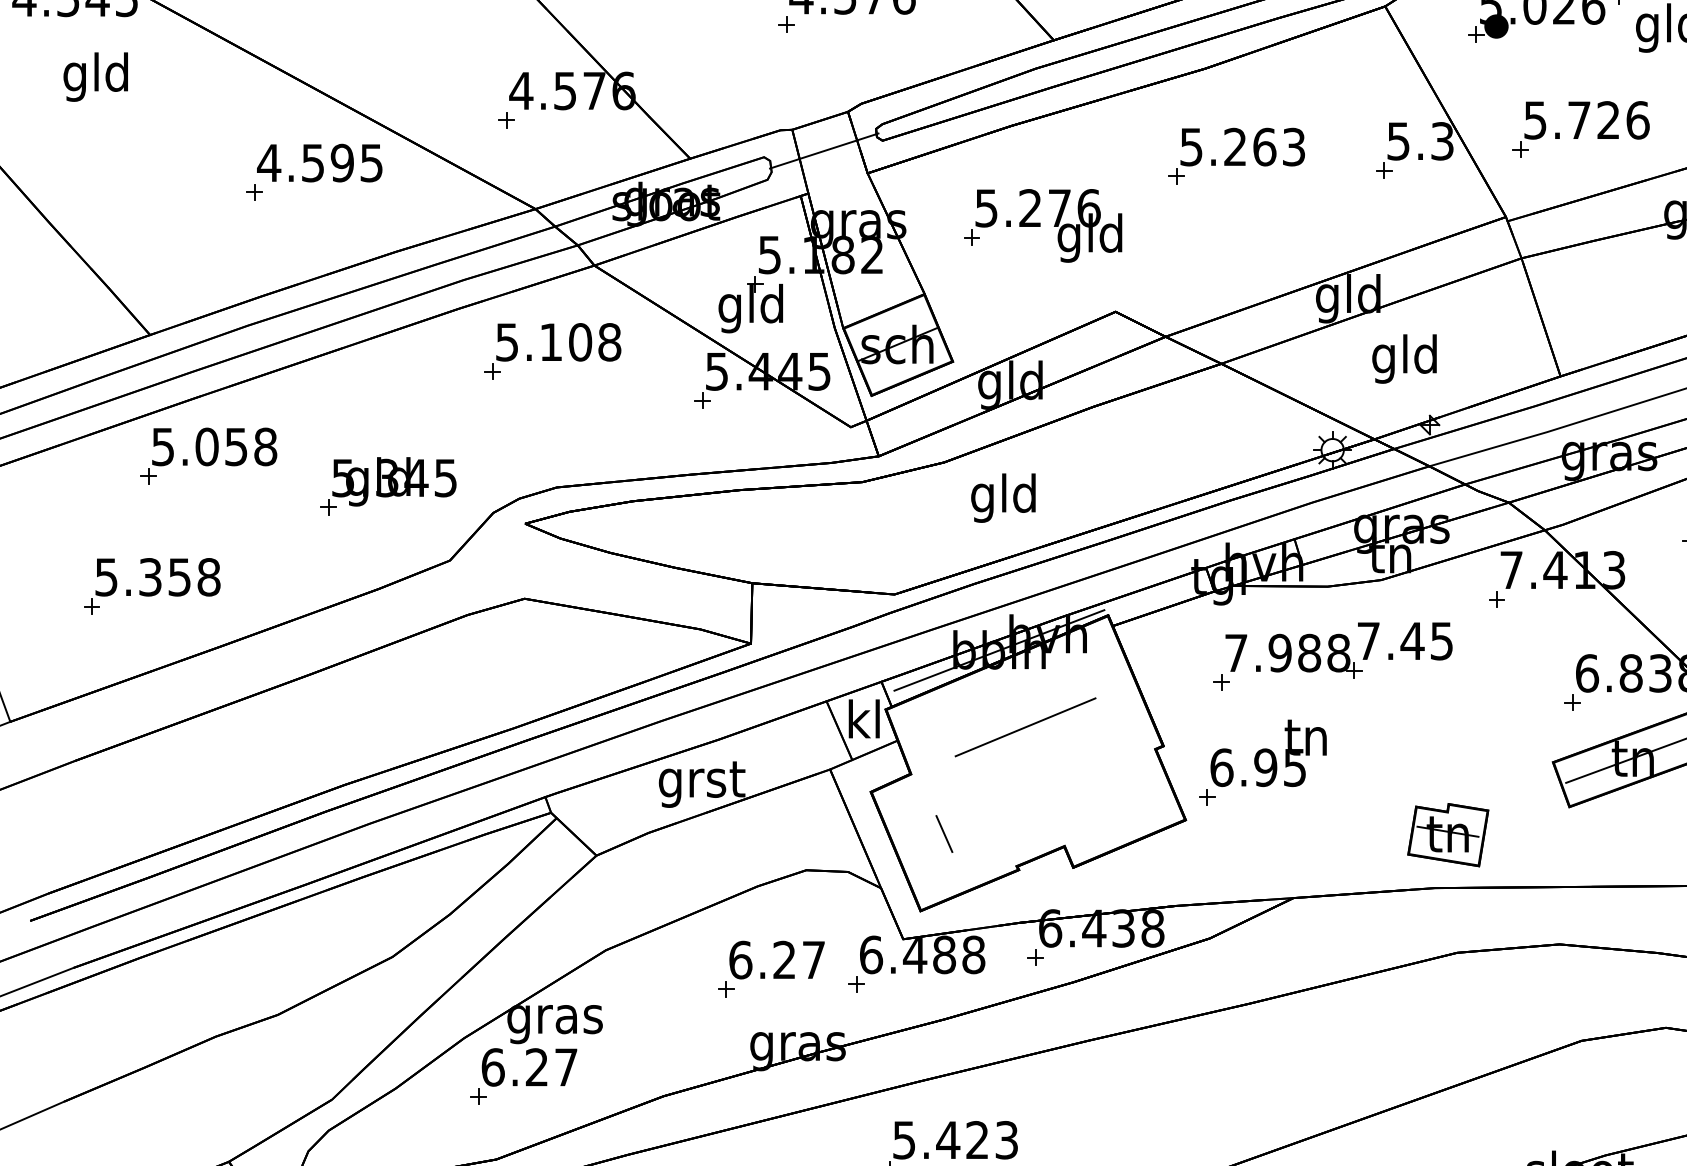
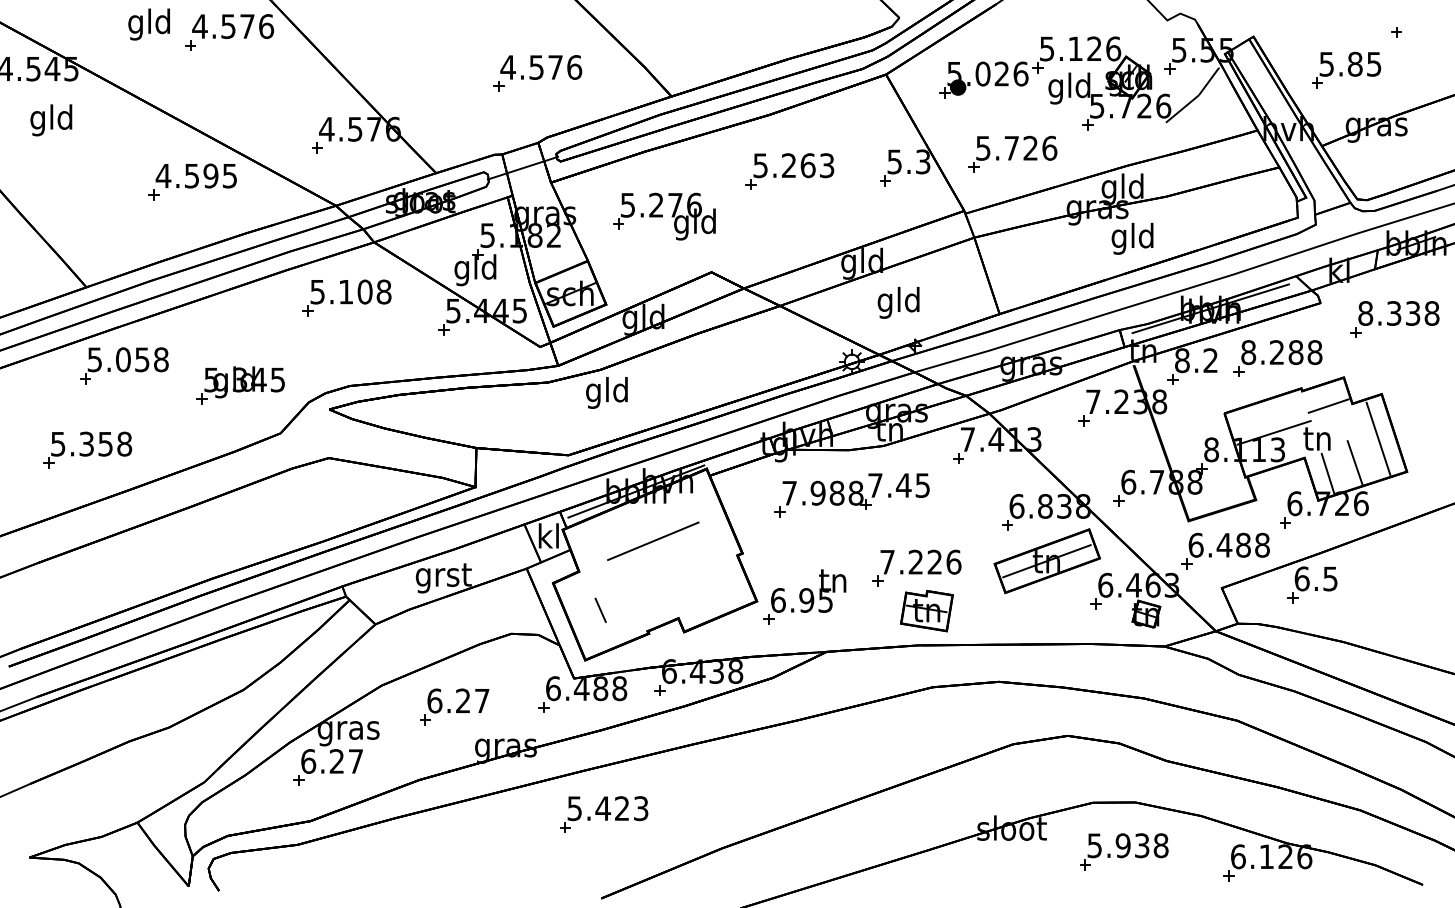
text: (1002, 497) -> (606, 392), moved
part: (1262, 761) -> (804, 596), moved
part: (1432, 767) -> (916, 567), added
part: (771, 968) -> (454, 706), moved

